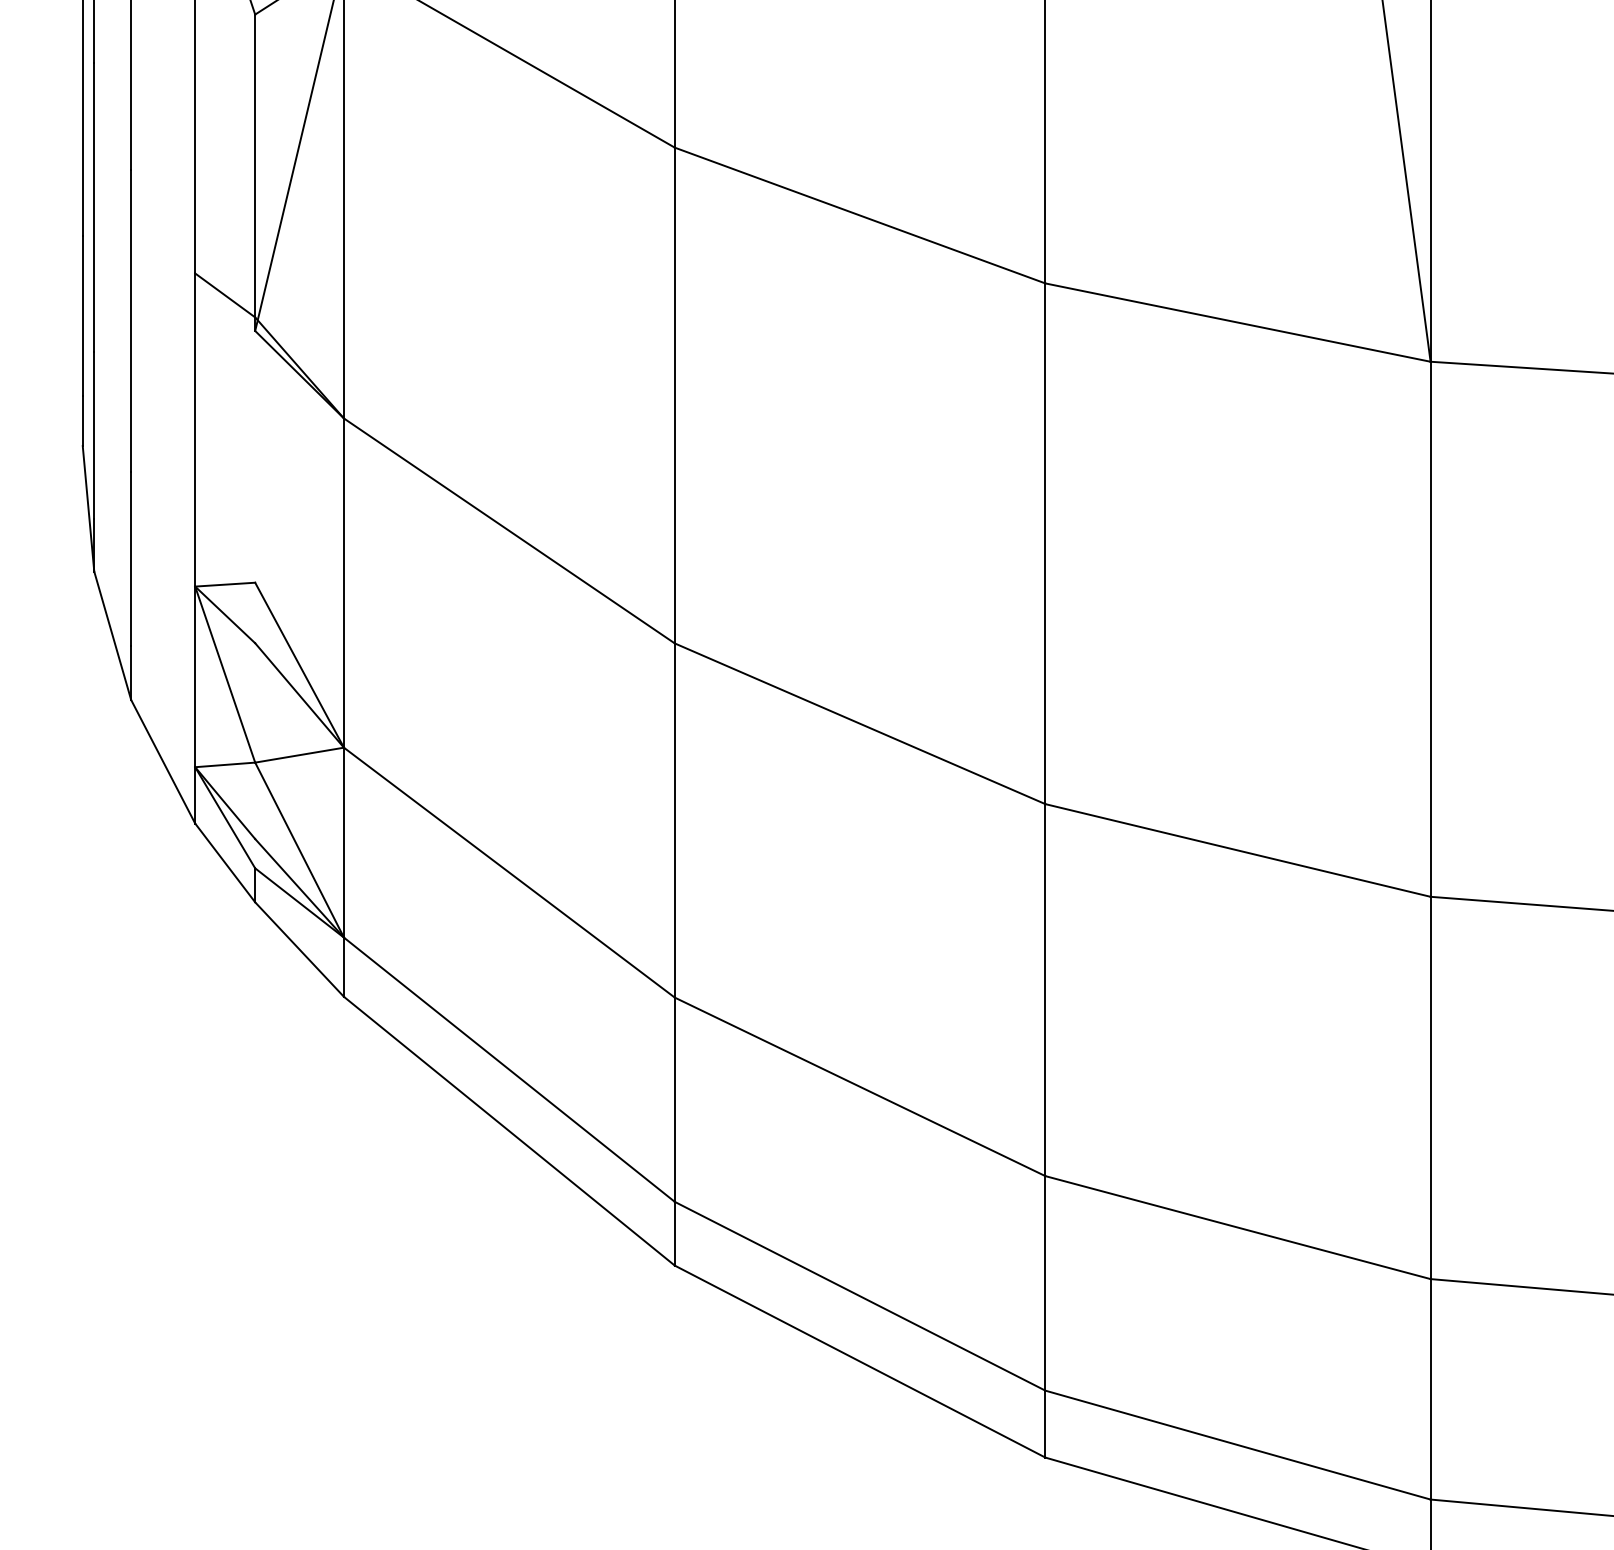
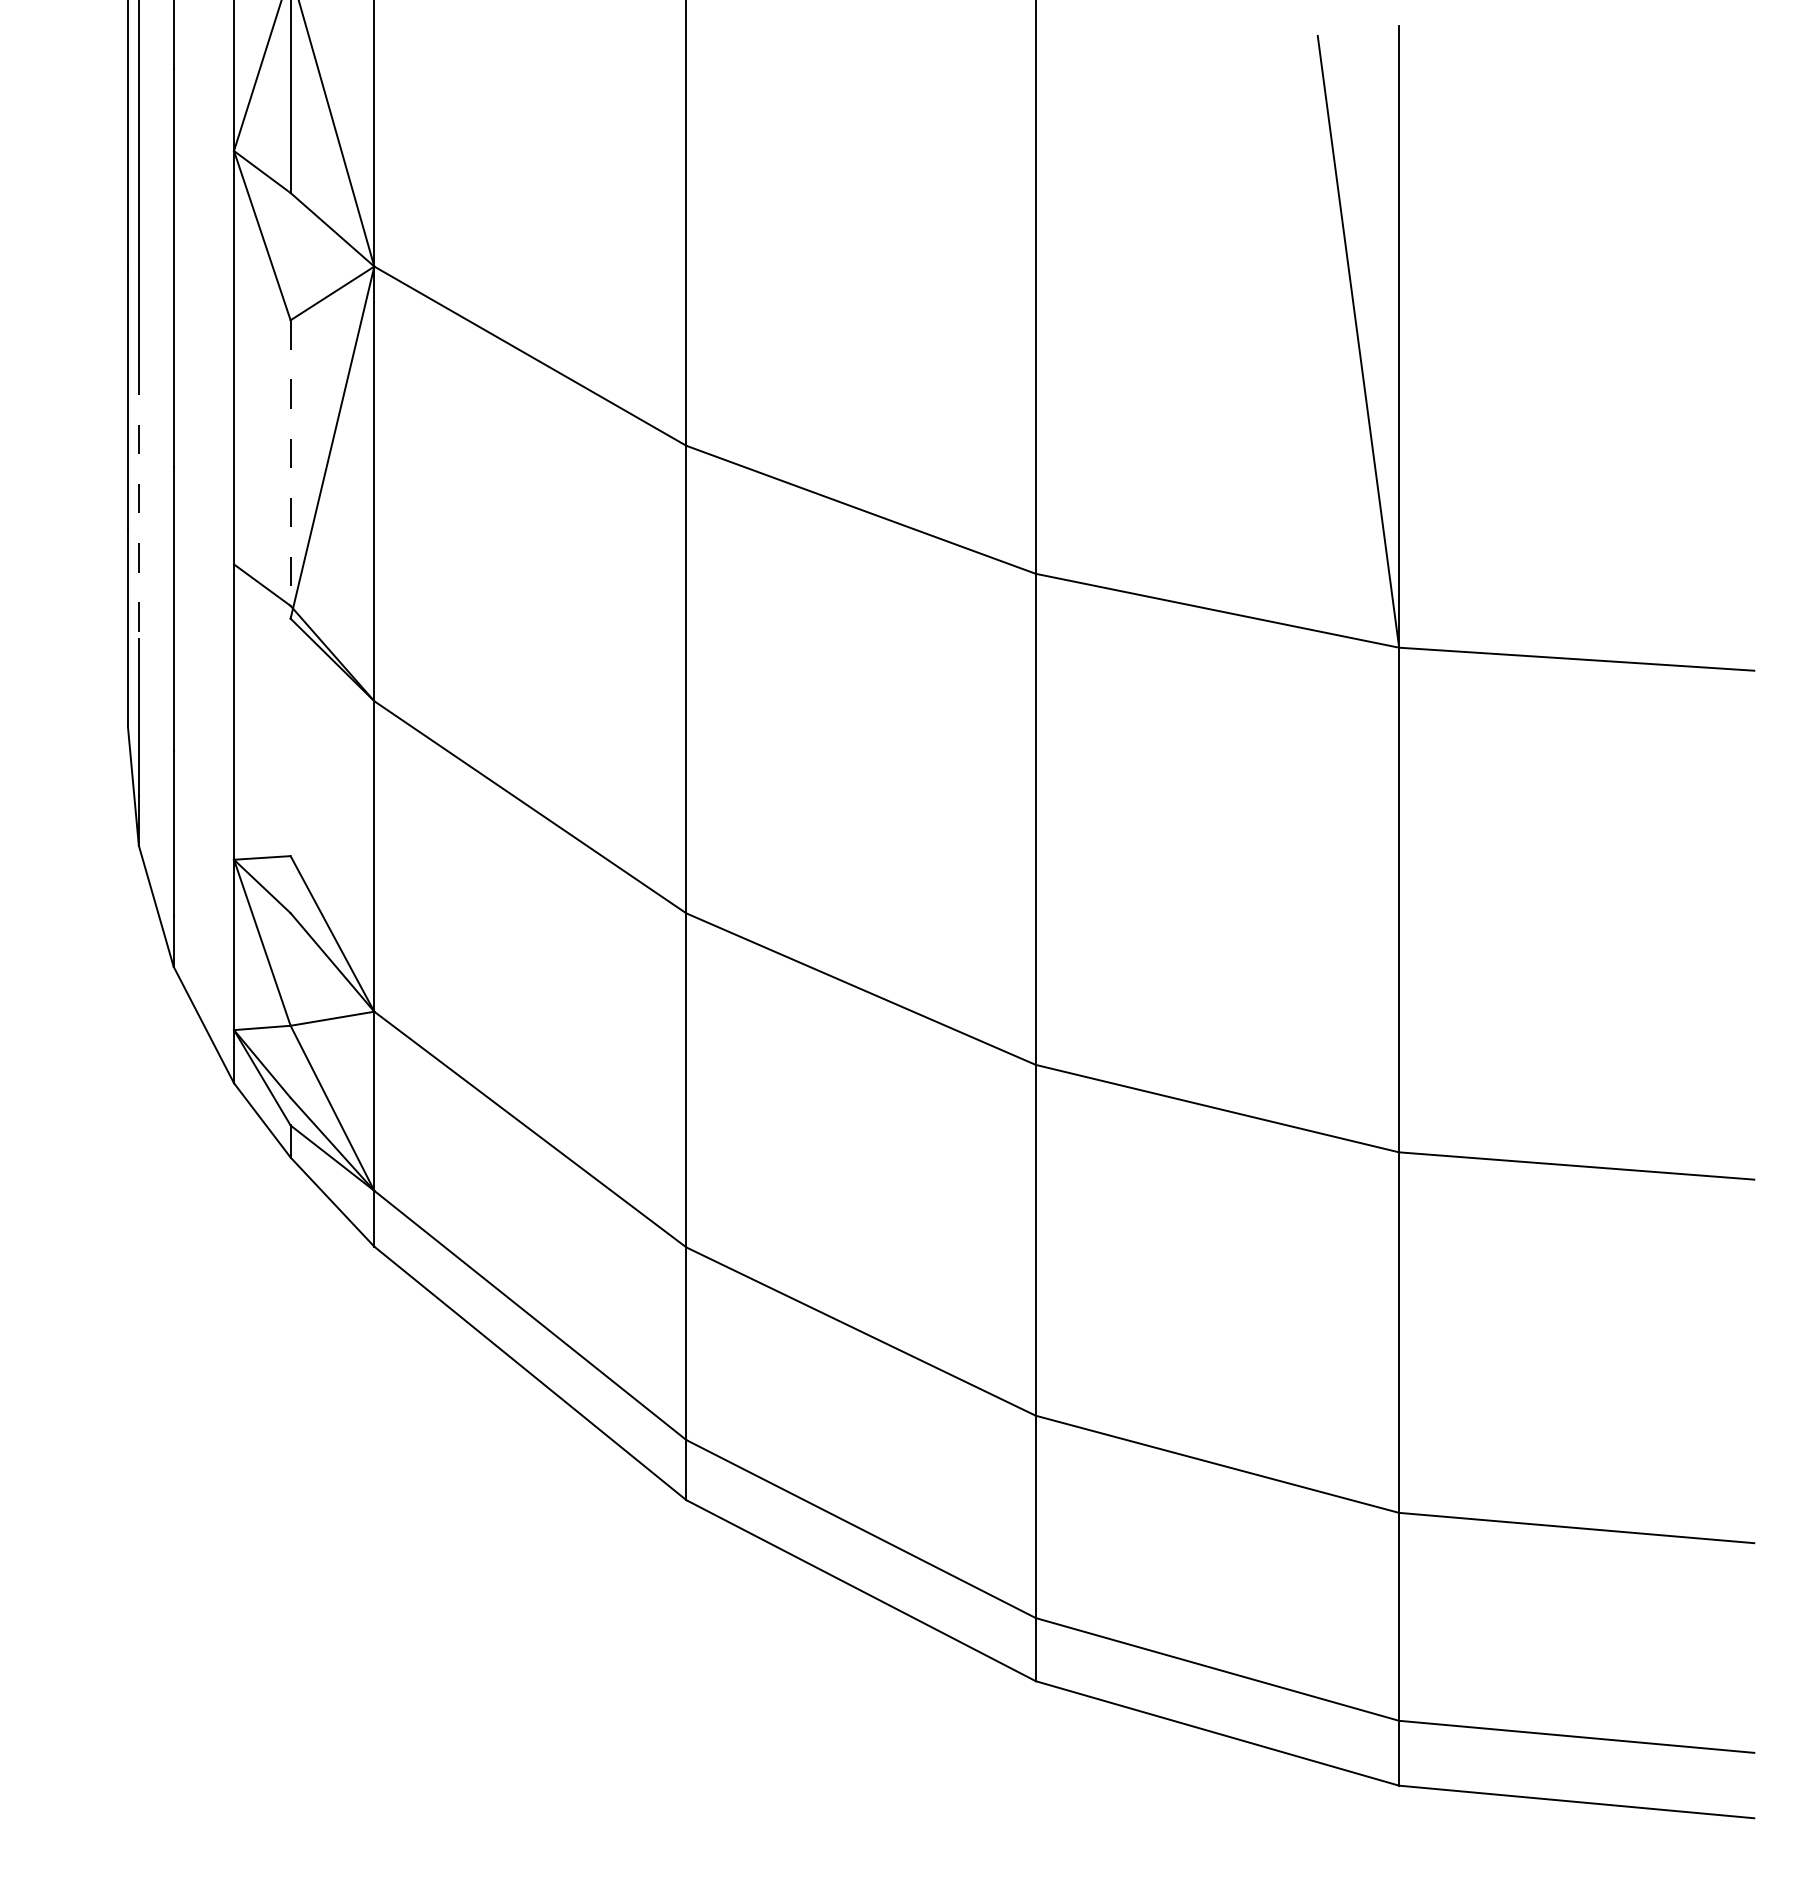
line: (255, 172) -> (290, 469), solid -> dashed
line: (93, 207) -> (138, 502), solid -> dashed

